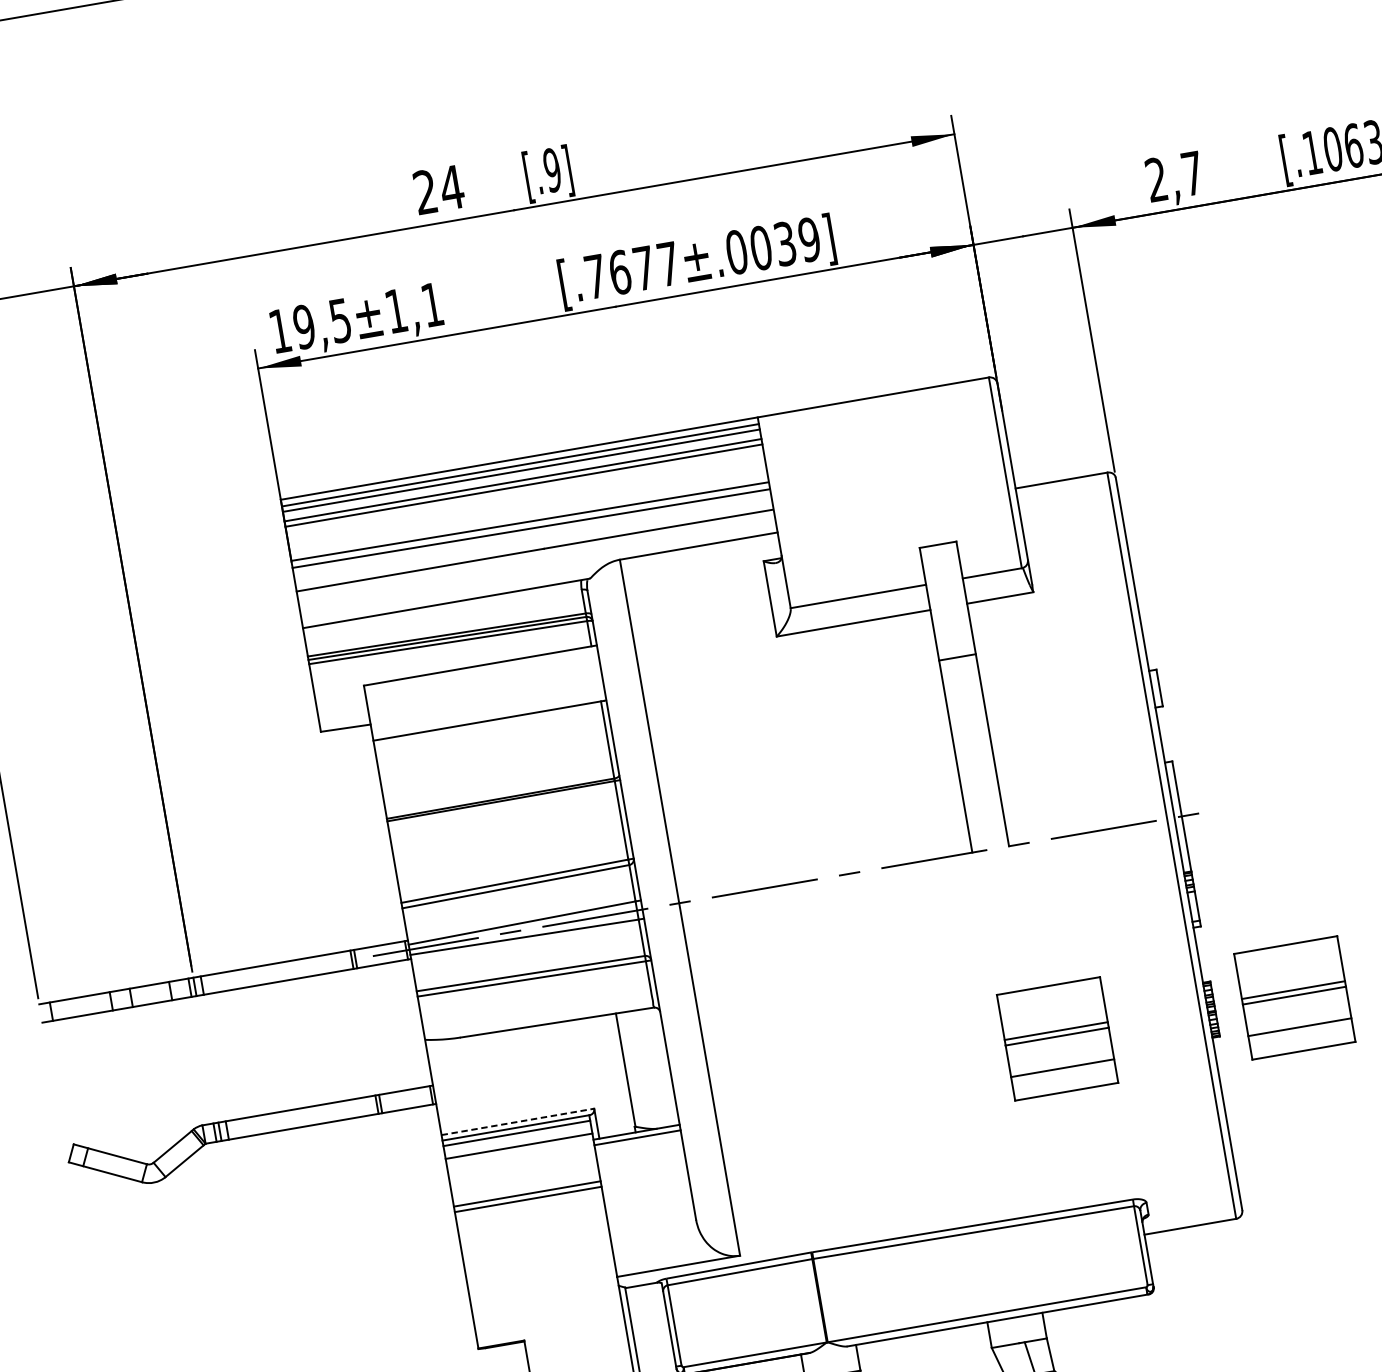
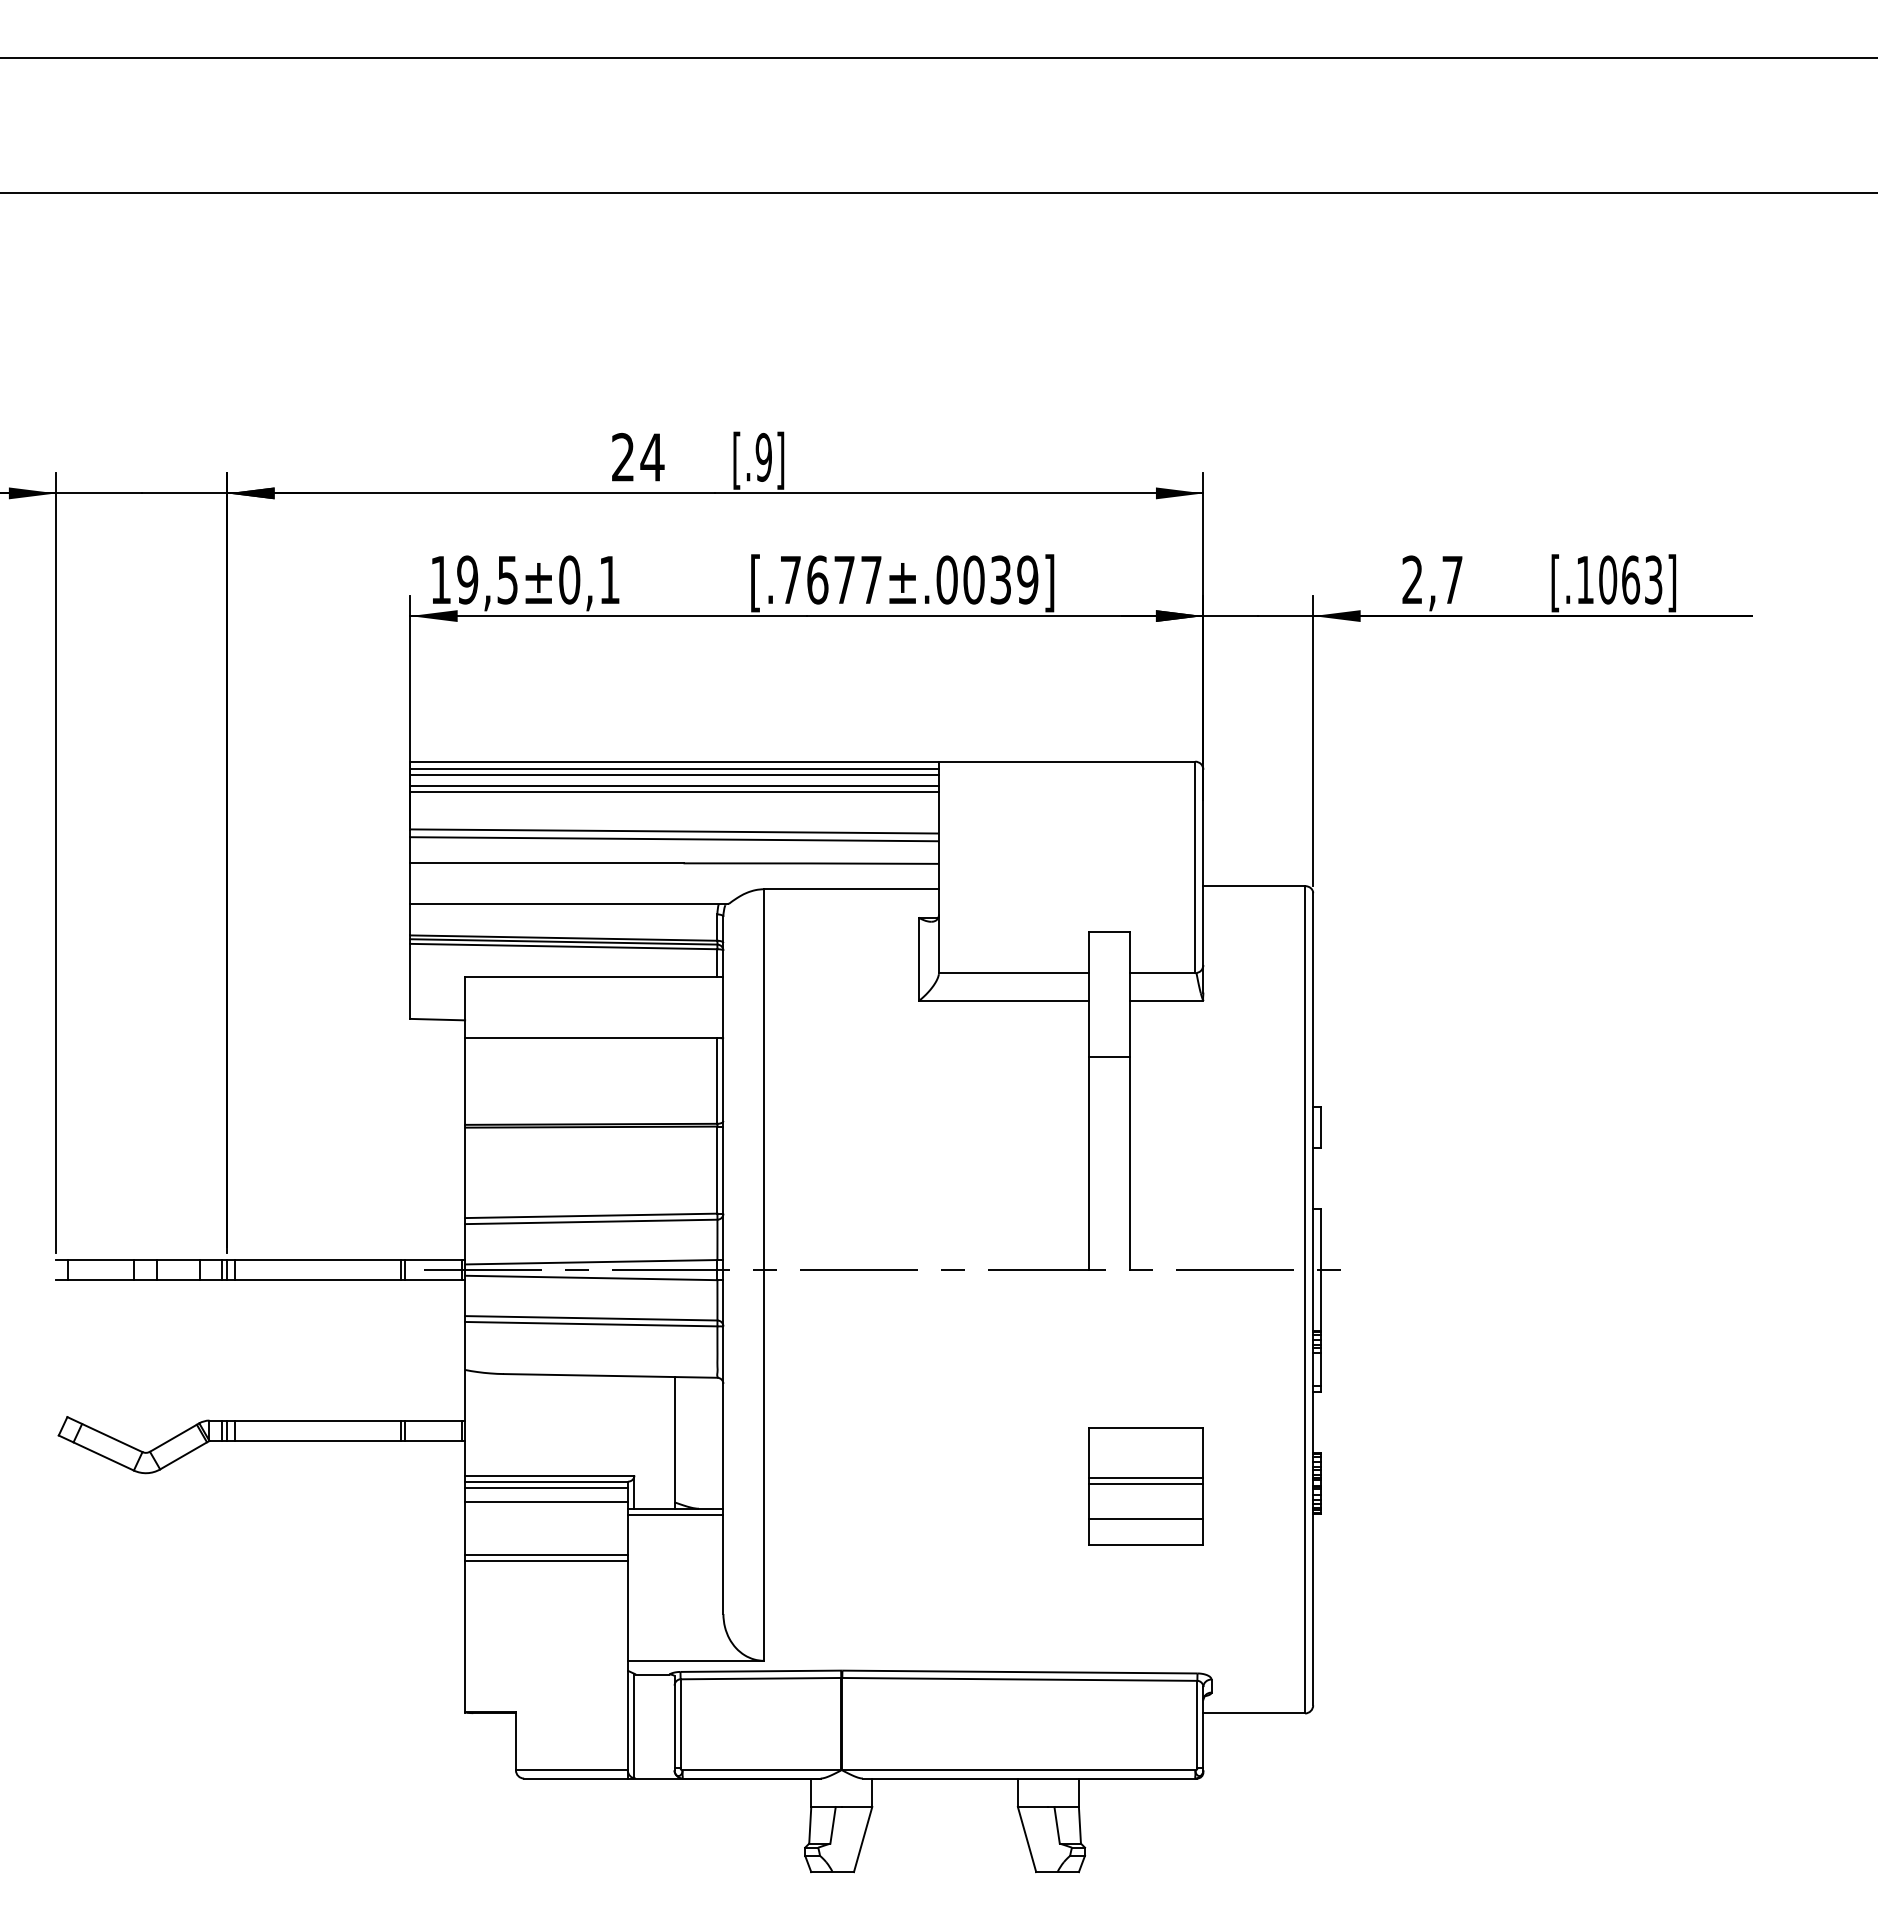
text: (396, 310) -> (569, 579), 19,5±1,1 -> 19,5±0,1
part: (1294, 998) -> (1408, 1486), removed
line: (517, 1121) -> (549, 1475), dashed -> solid

